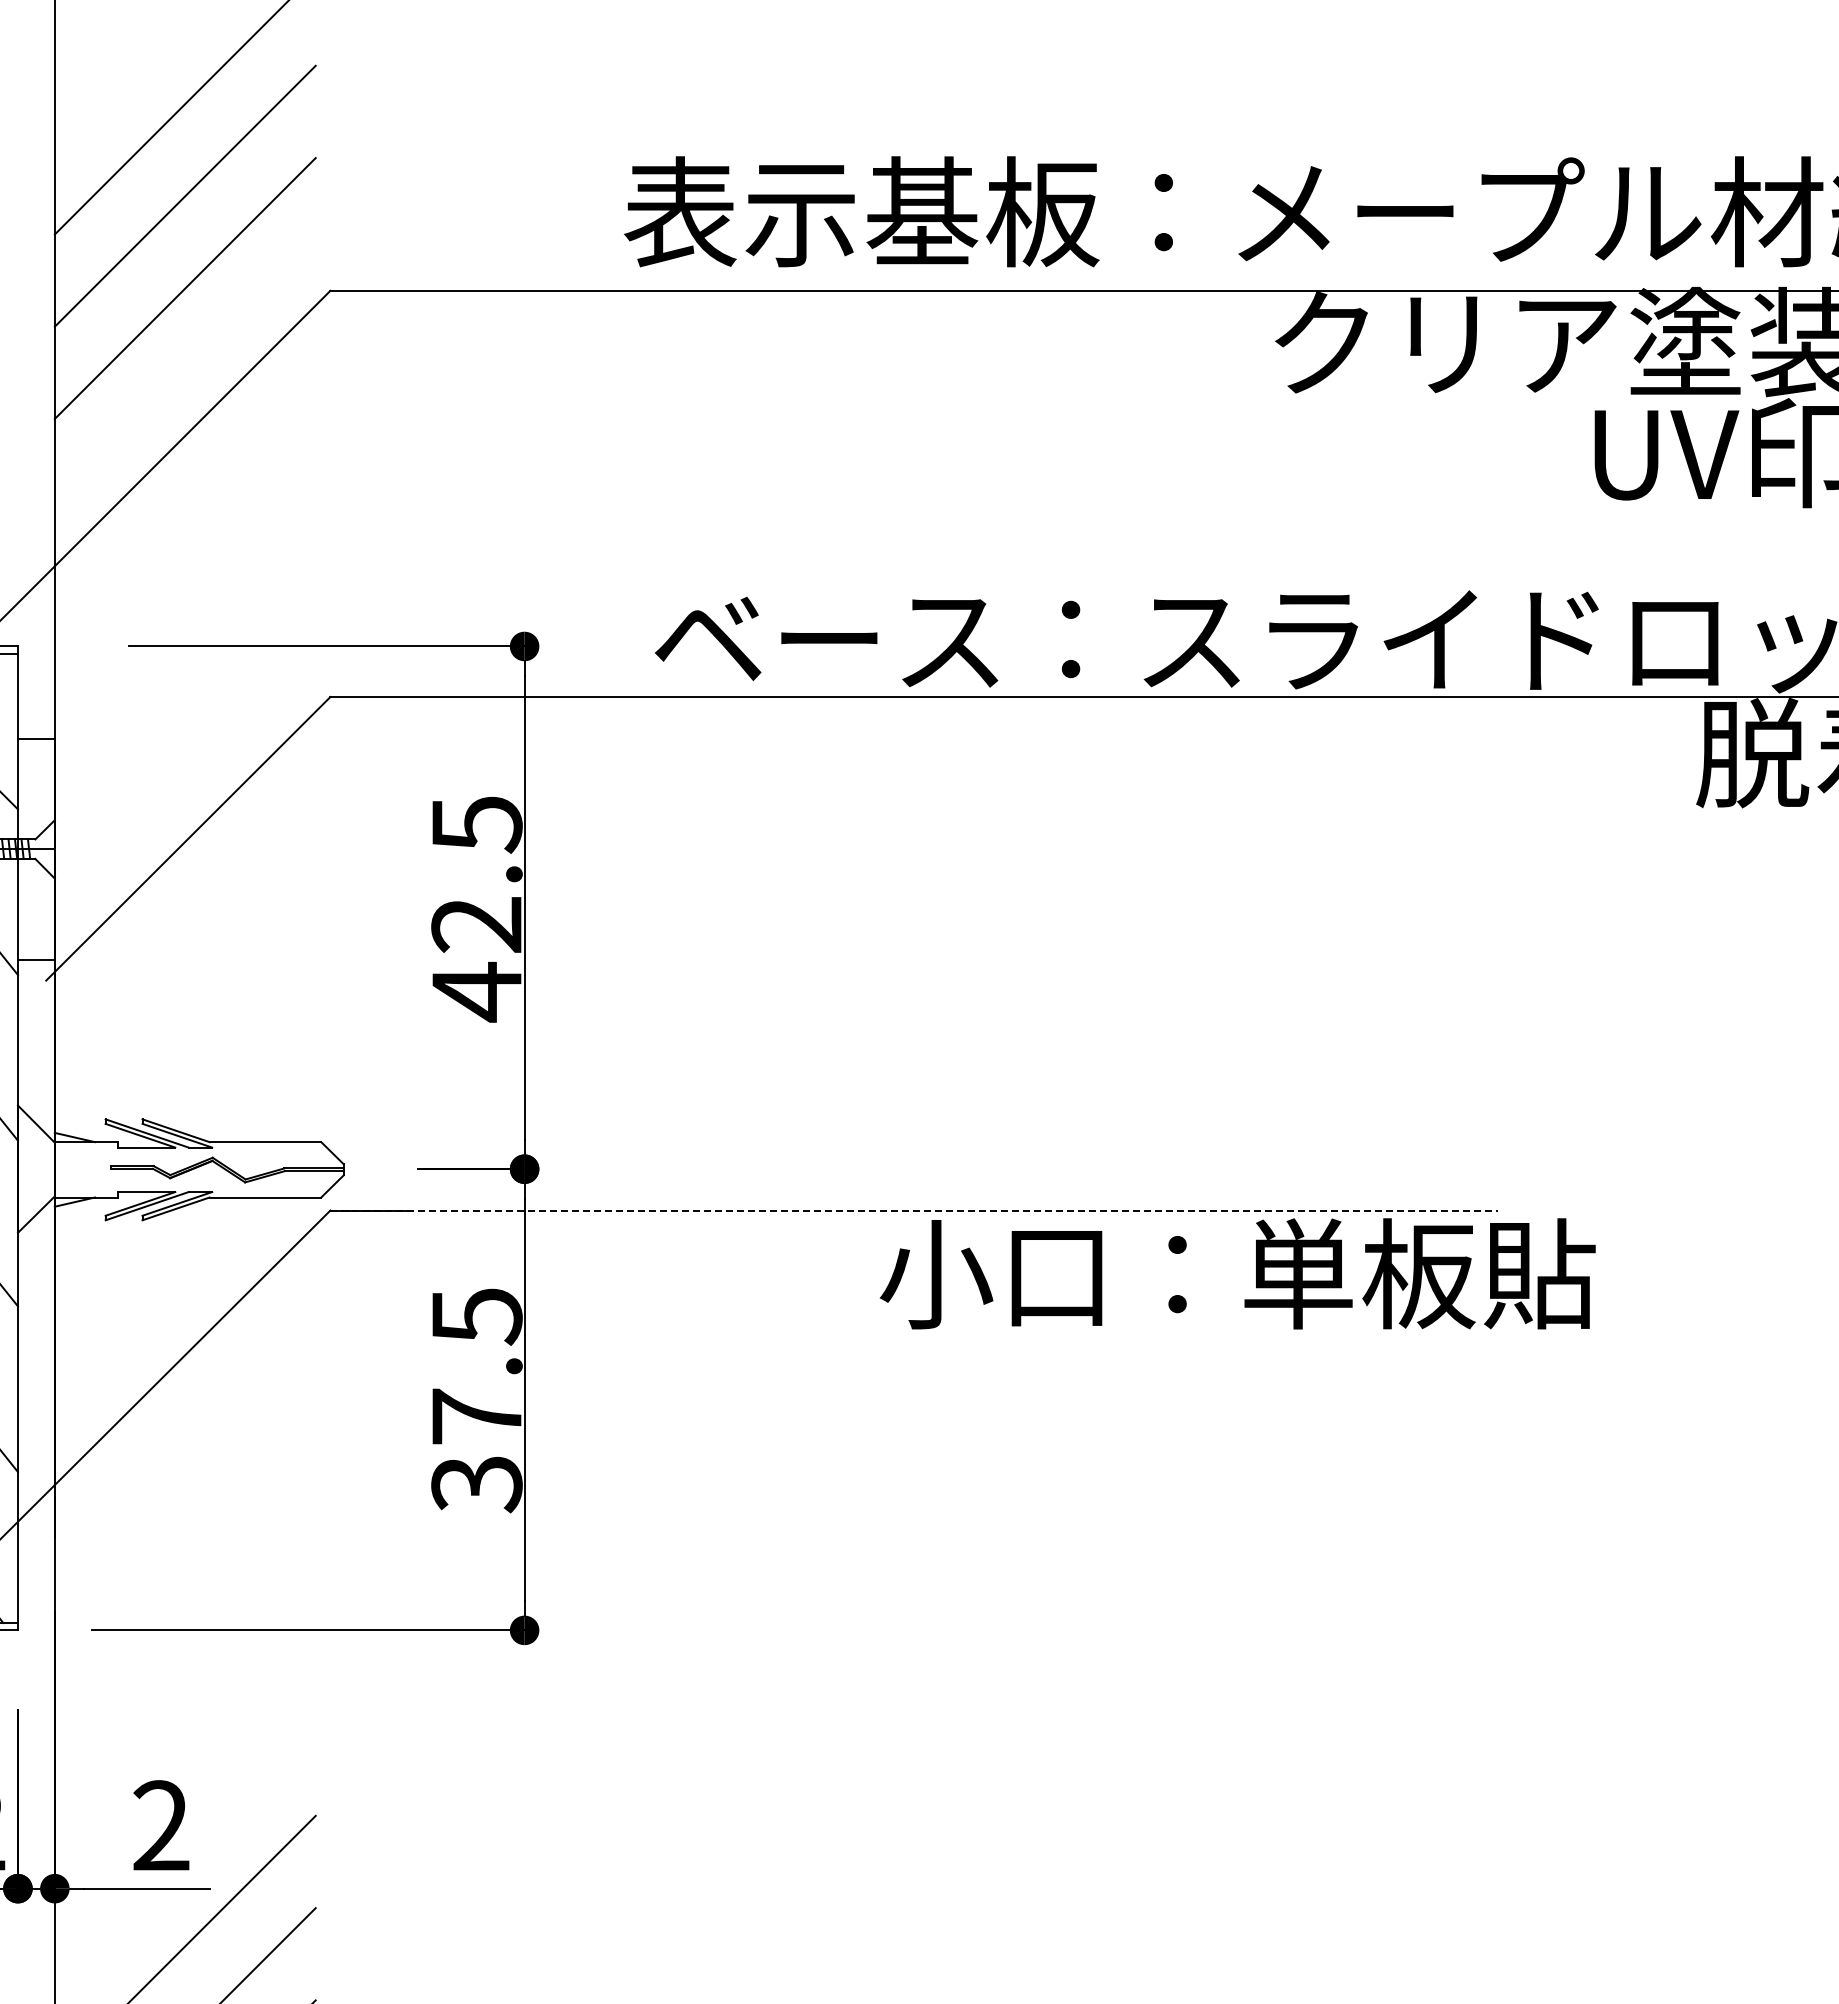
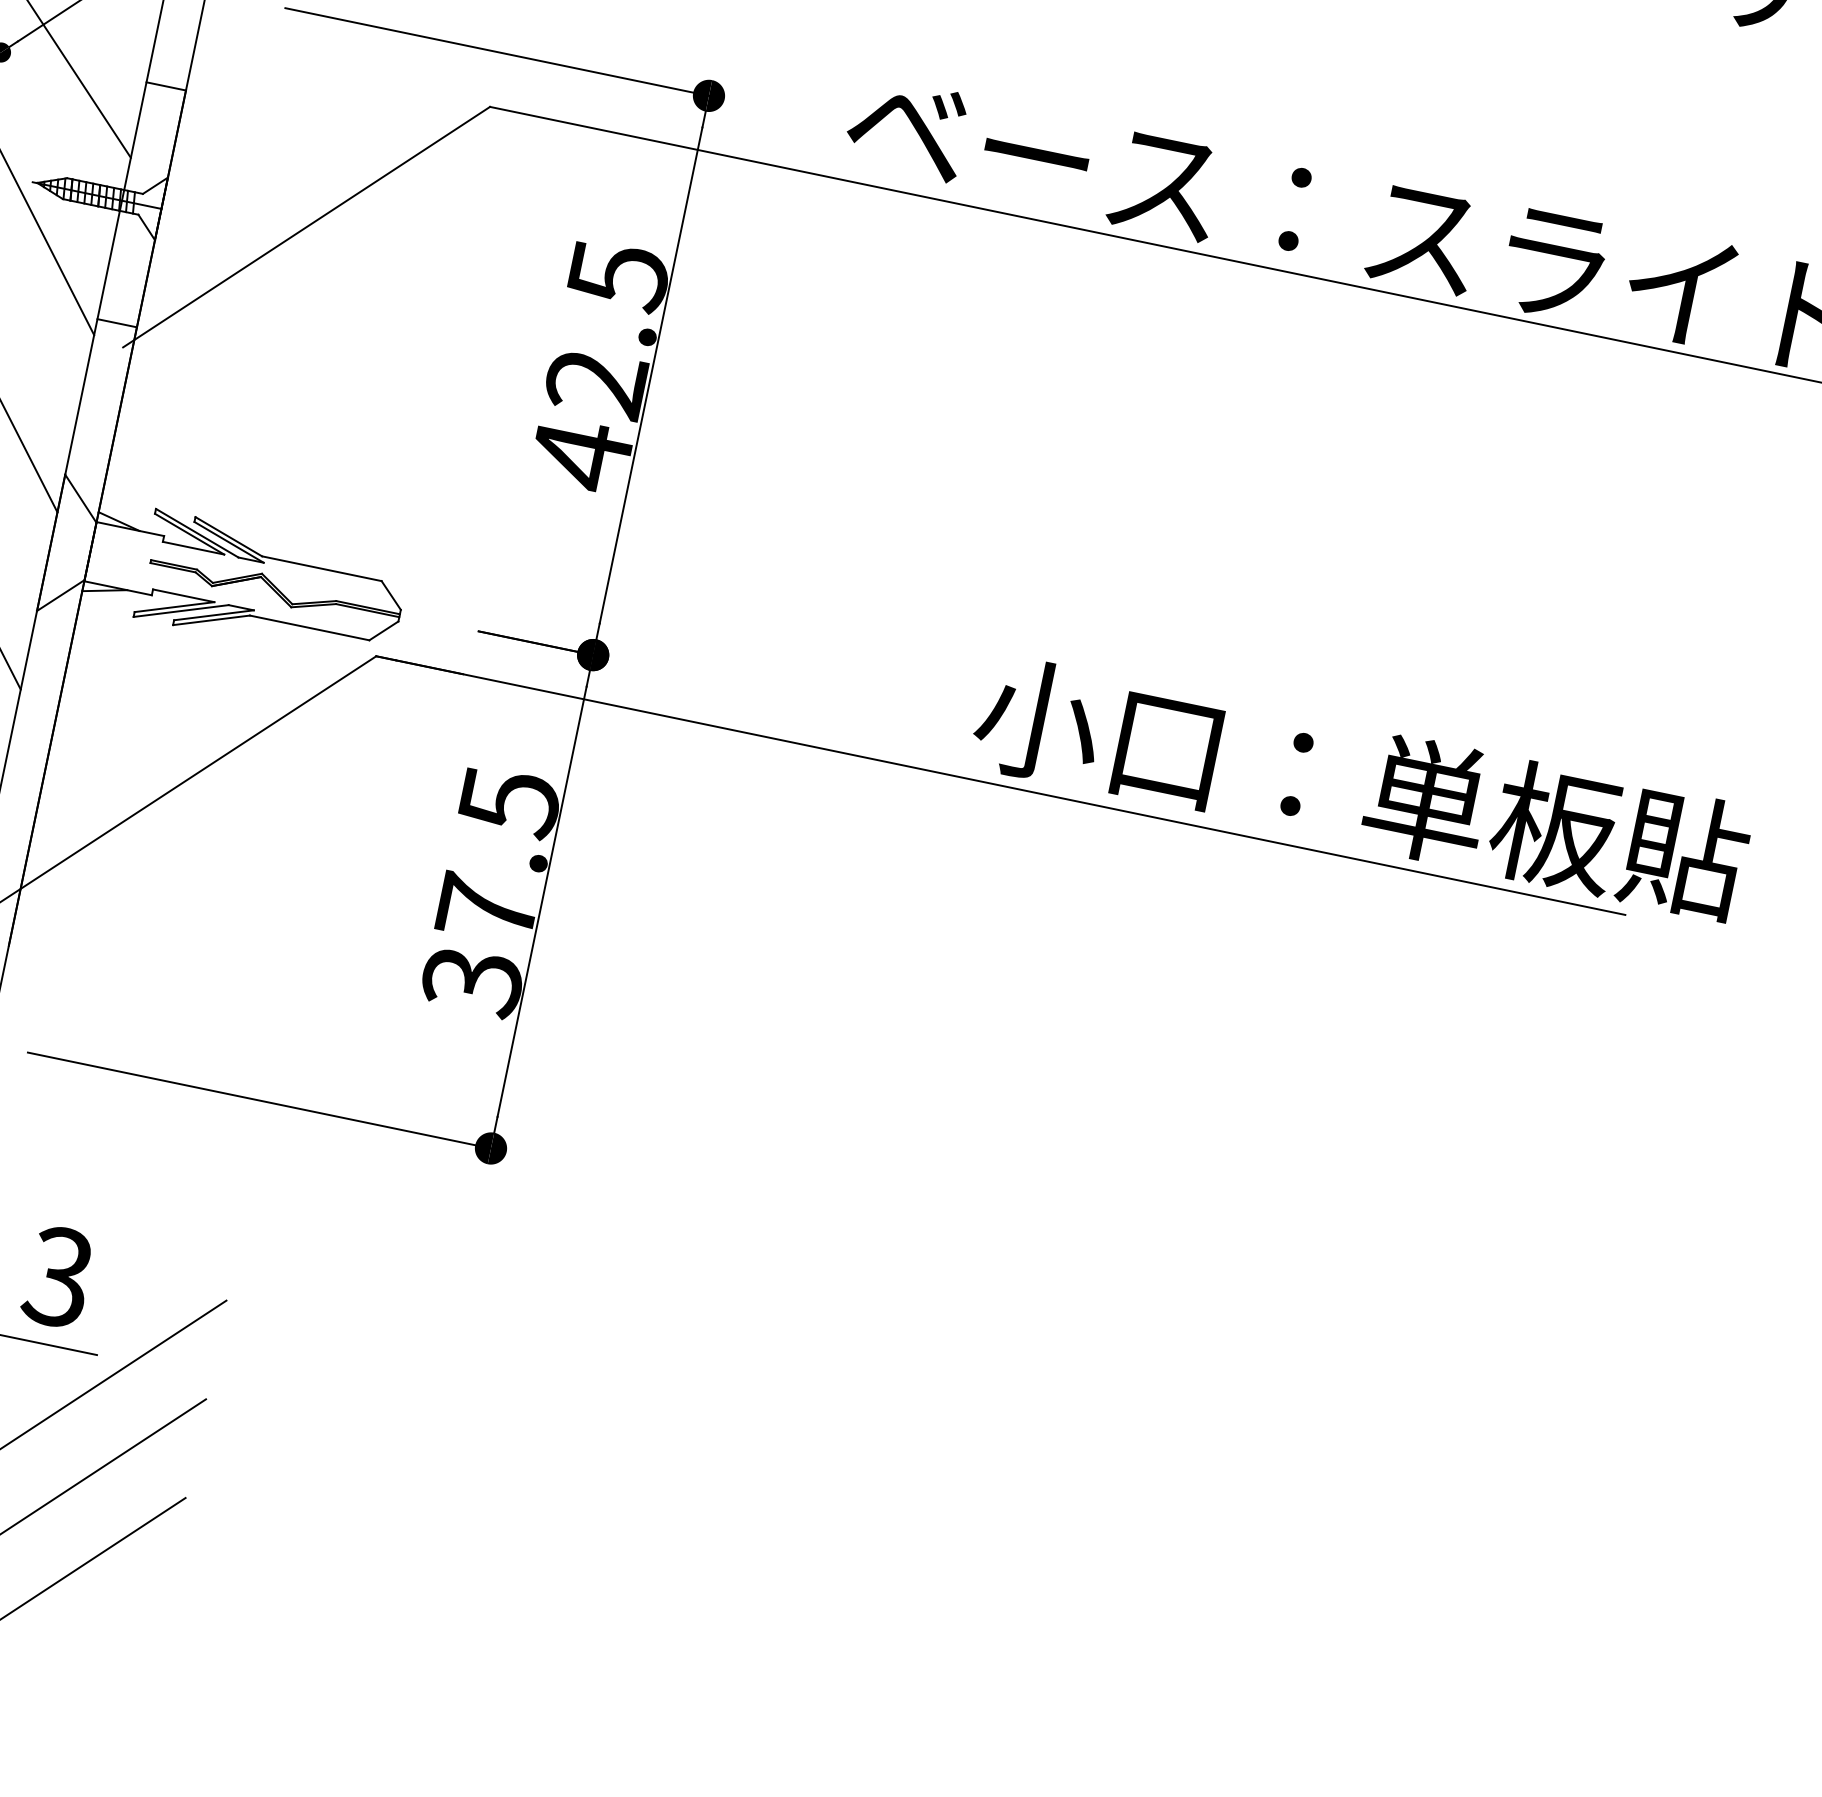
line: (914, 1210) -> (1001, 785), dashed -> solid
text: (1237, 1273) -> (1361, 786), moved
text: (160, 1825) -> (58, 1276), 2 -> 3

